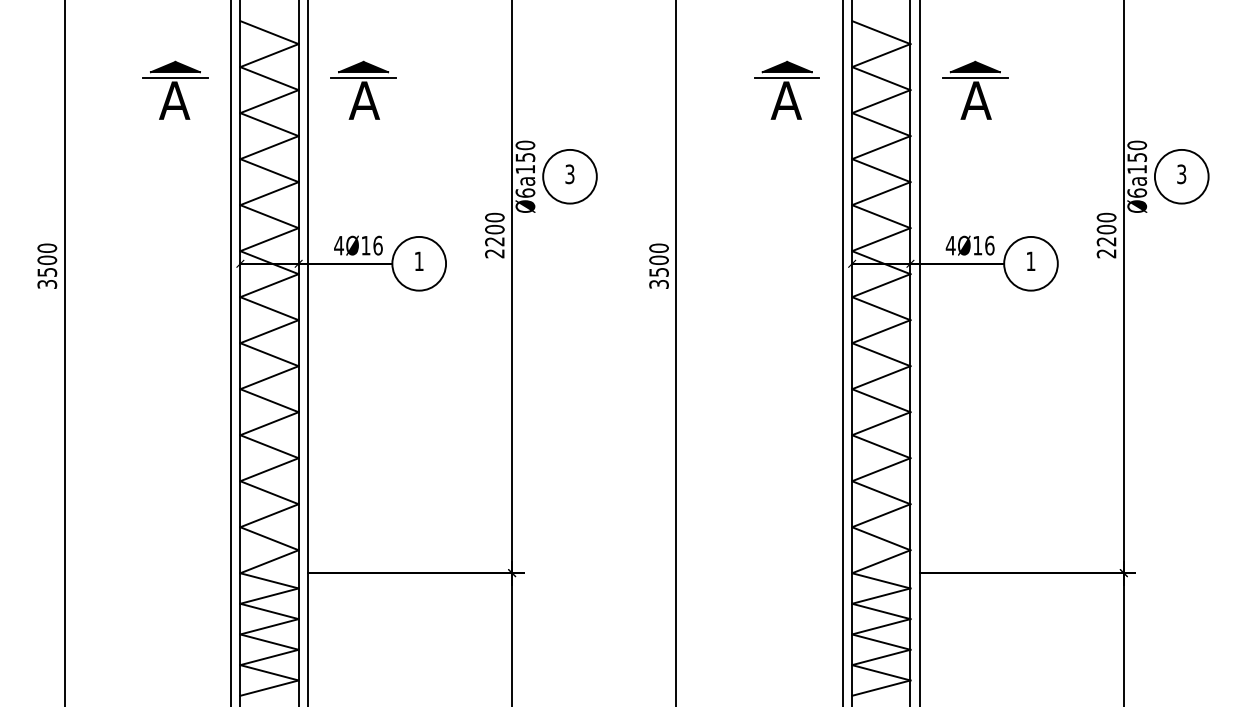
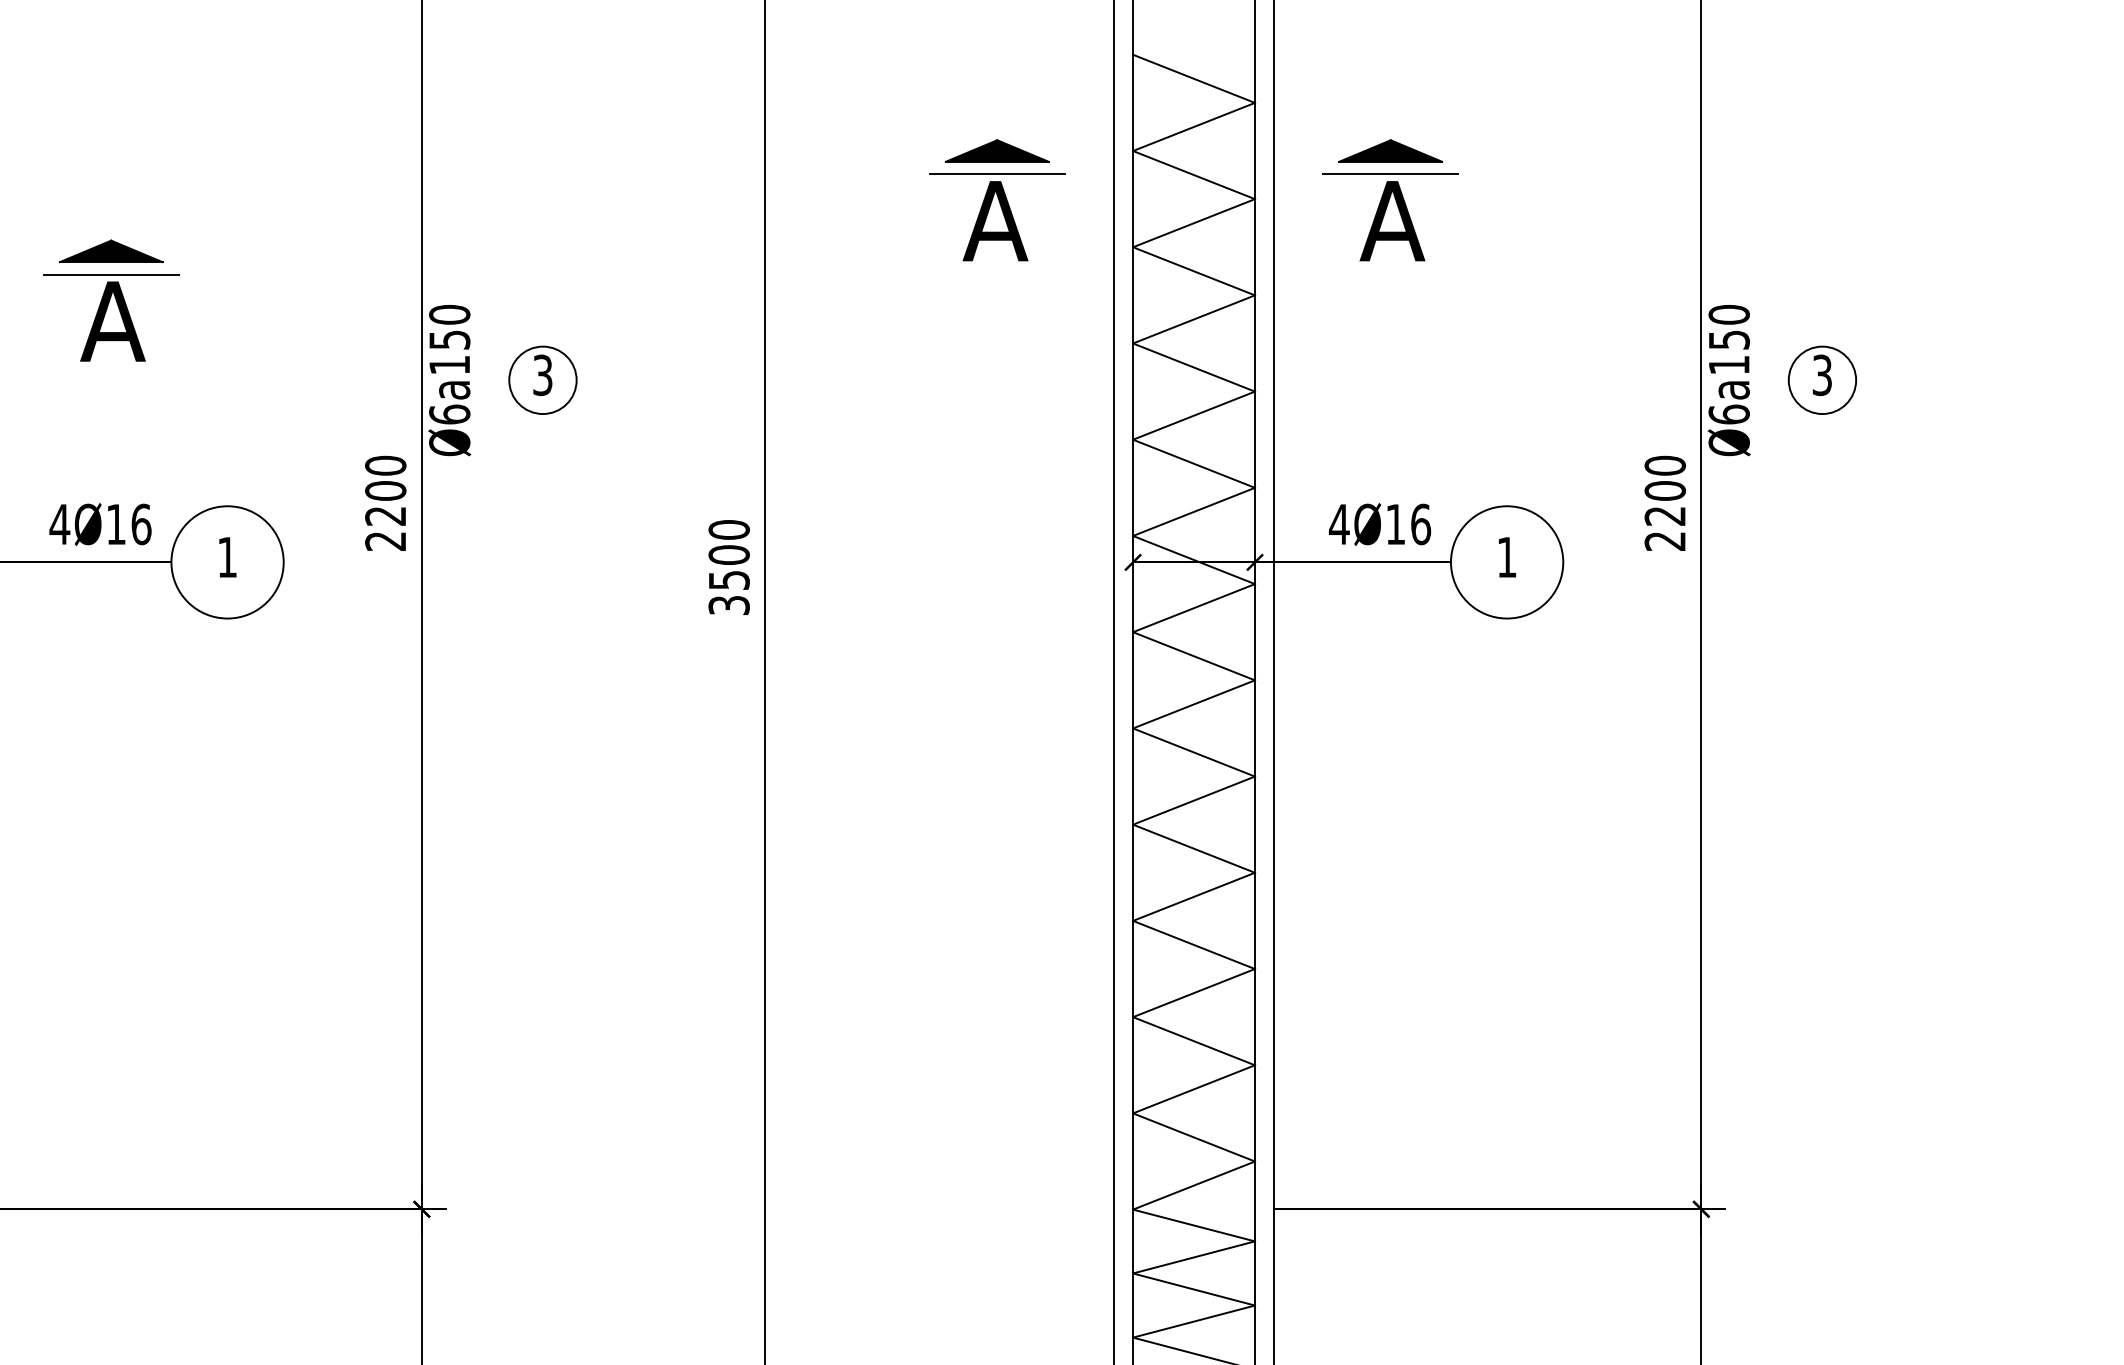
part: (363, 89) -> (111, 298), moved
circle: (569, 176) -> (541, 379), size x0.6
circle: (1181, 176) -> (1821, 379), size x0.6

